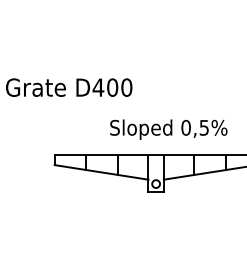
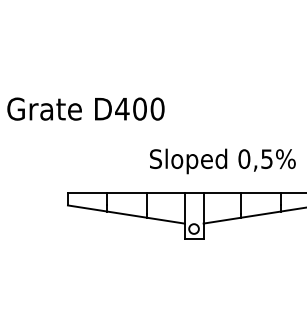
text: (168, 129) -> (222, 161), moved

